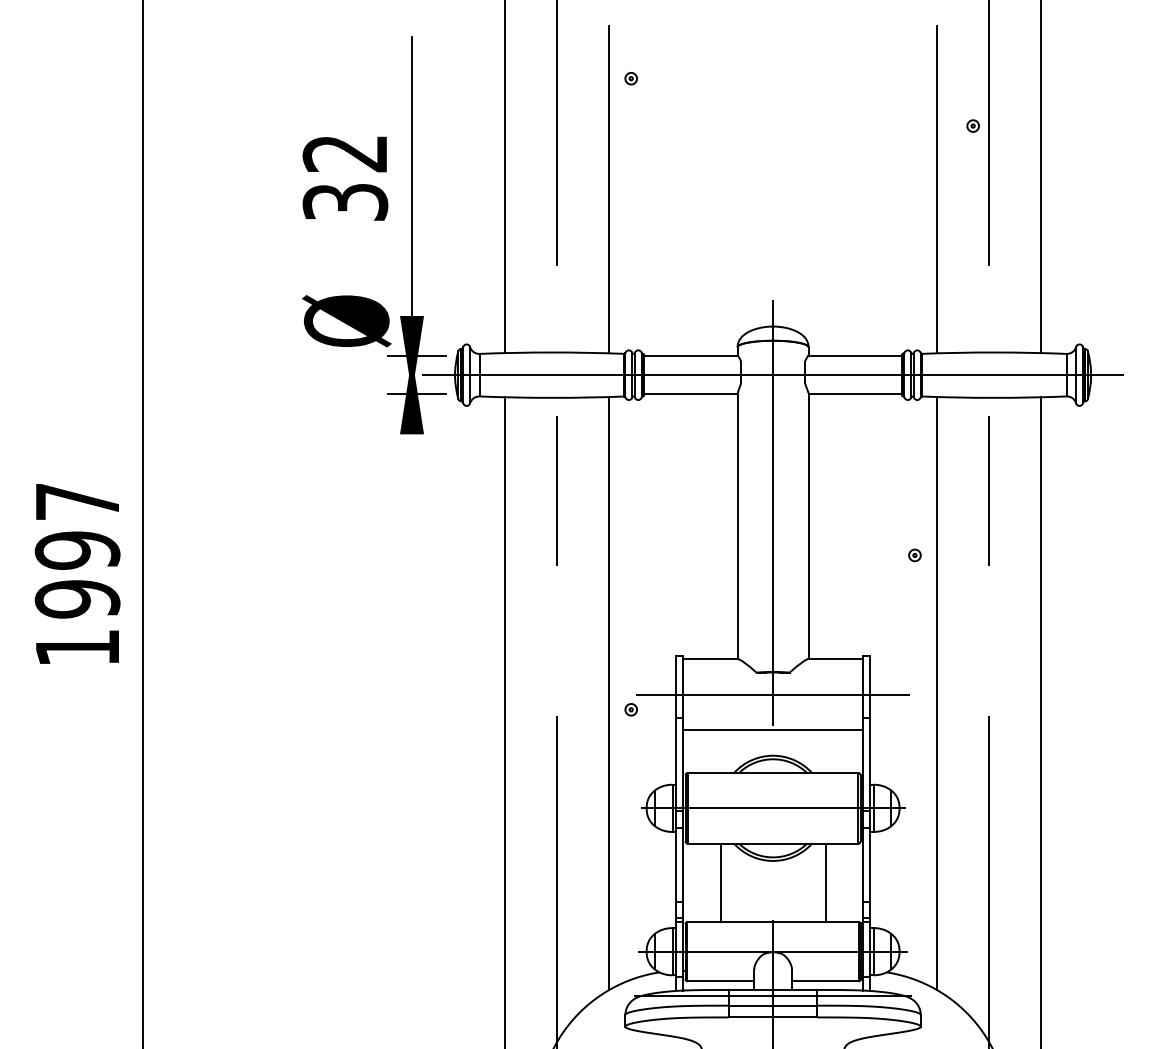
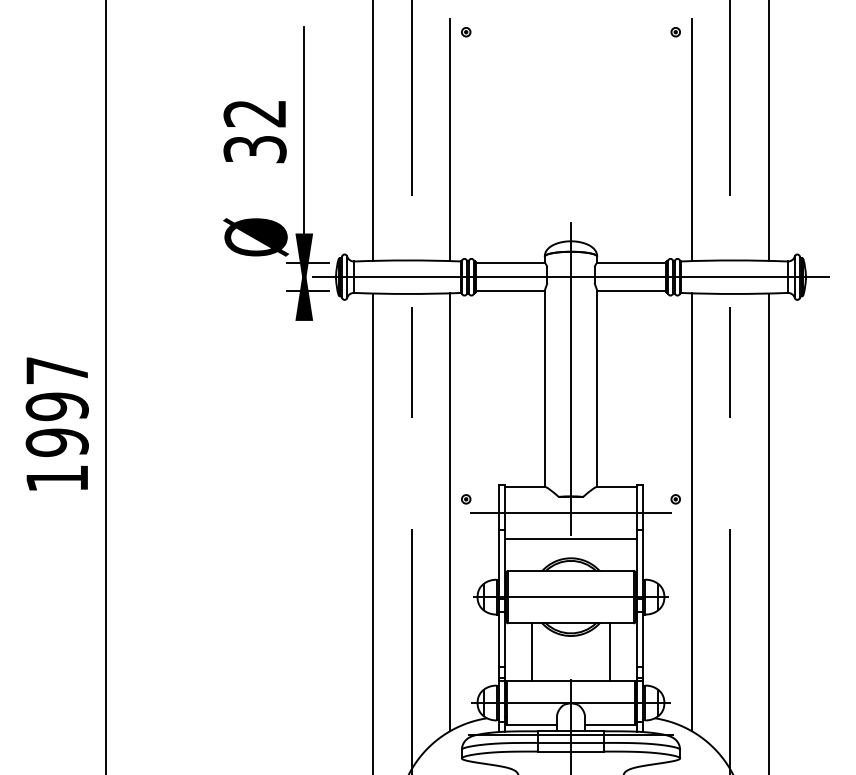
part: (631, 79) -> (466, 32), moved
part: (972, 126) -> (675, 32), moved
part: (914, 555) -> (675, 499), moved
part: (631, 709) -> (466, 499), moved

